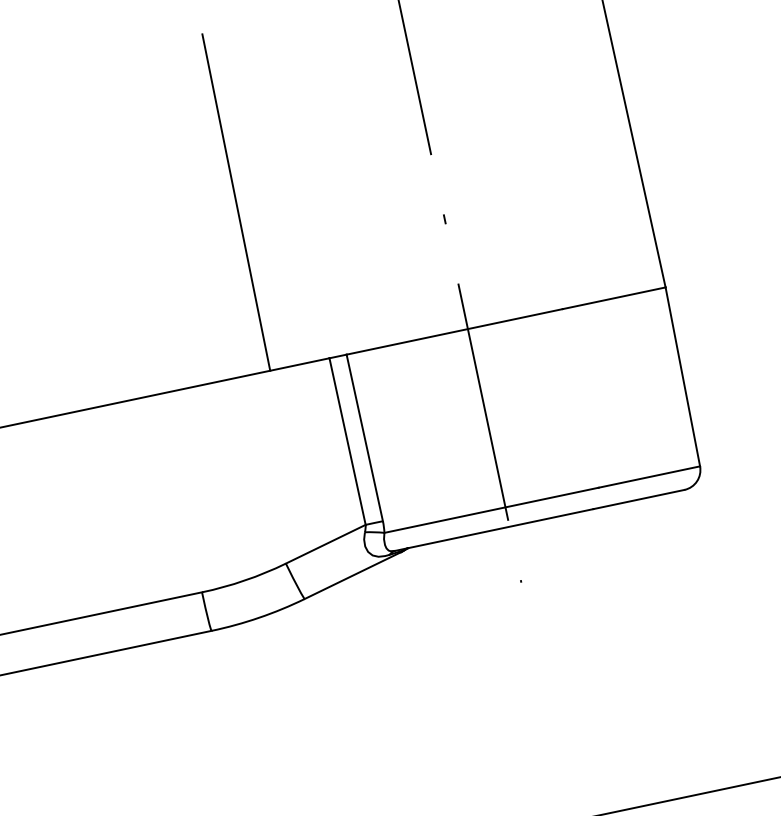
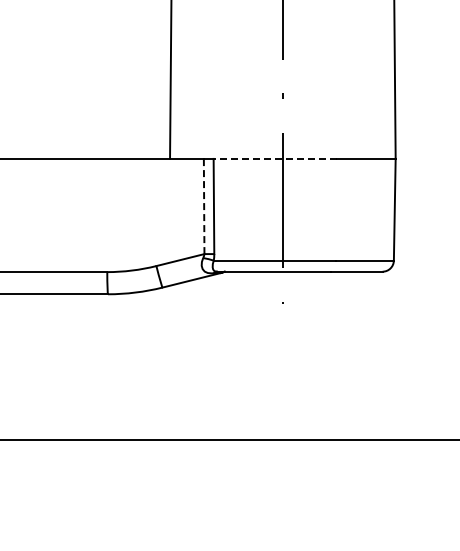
line: (454, 331) -> (275, 158), solid -> dashed
line: (348, 441) -> (204, 206), solid -> dashed

